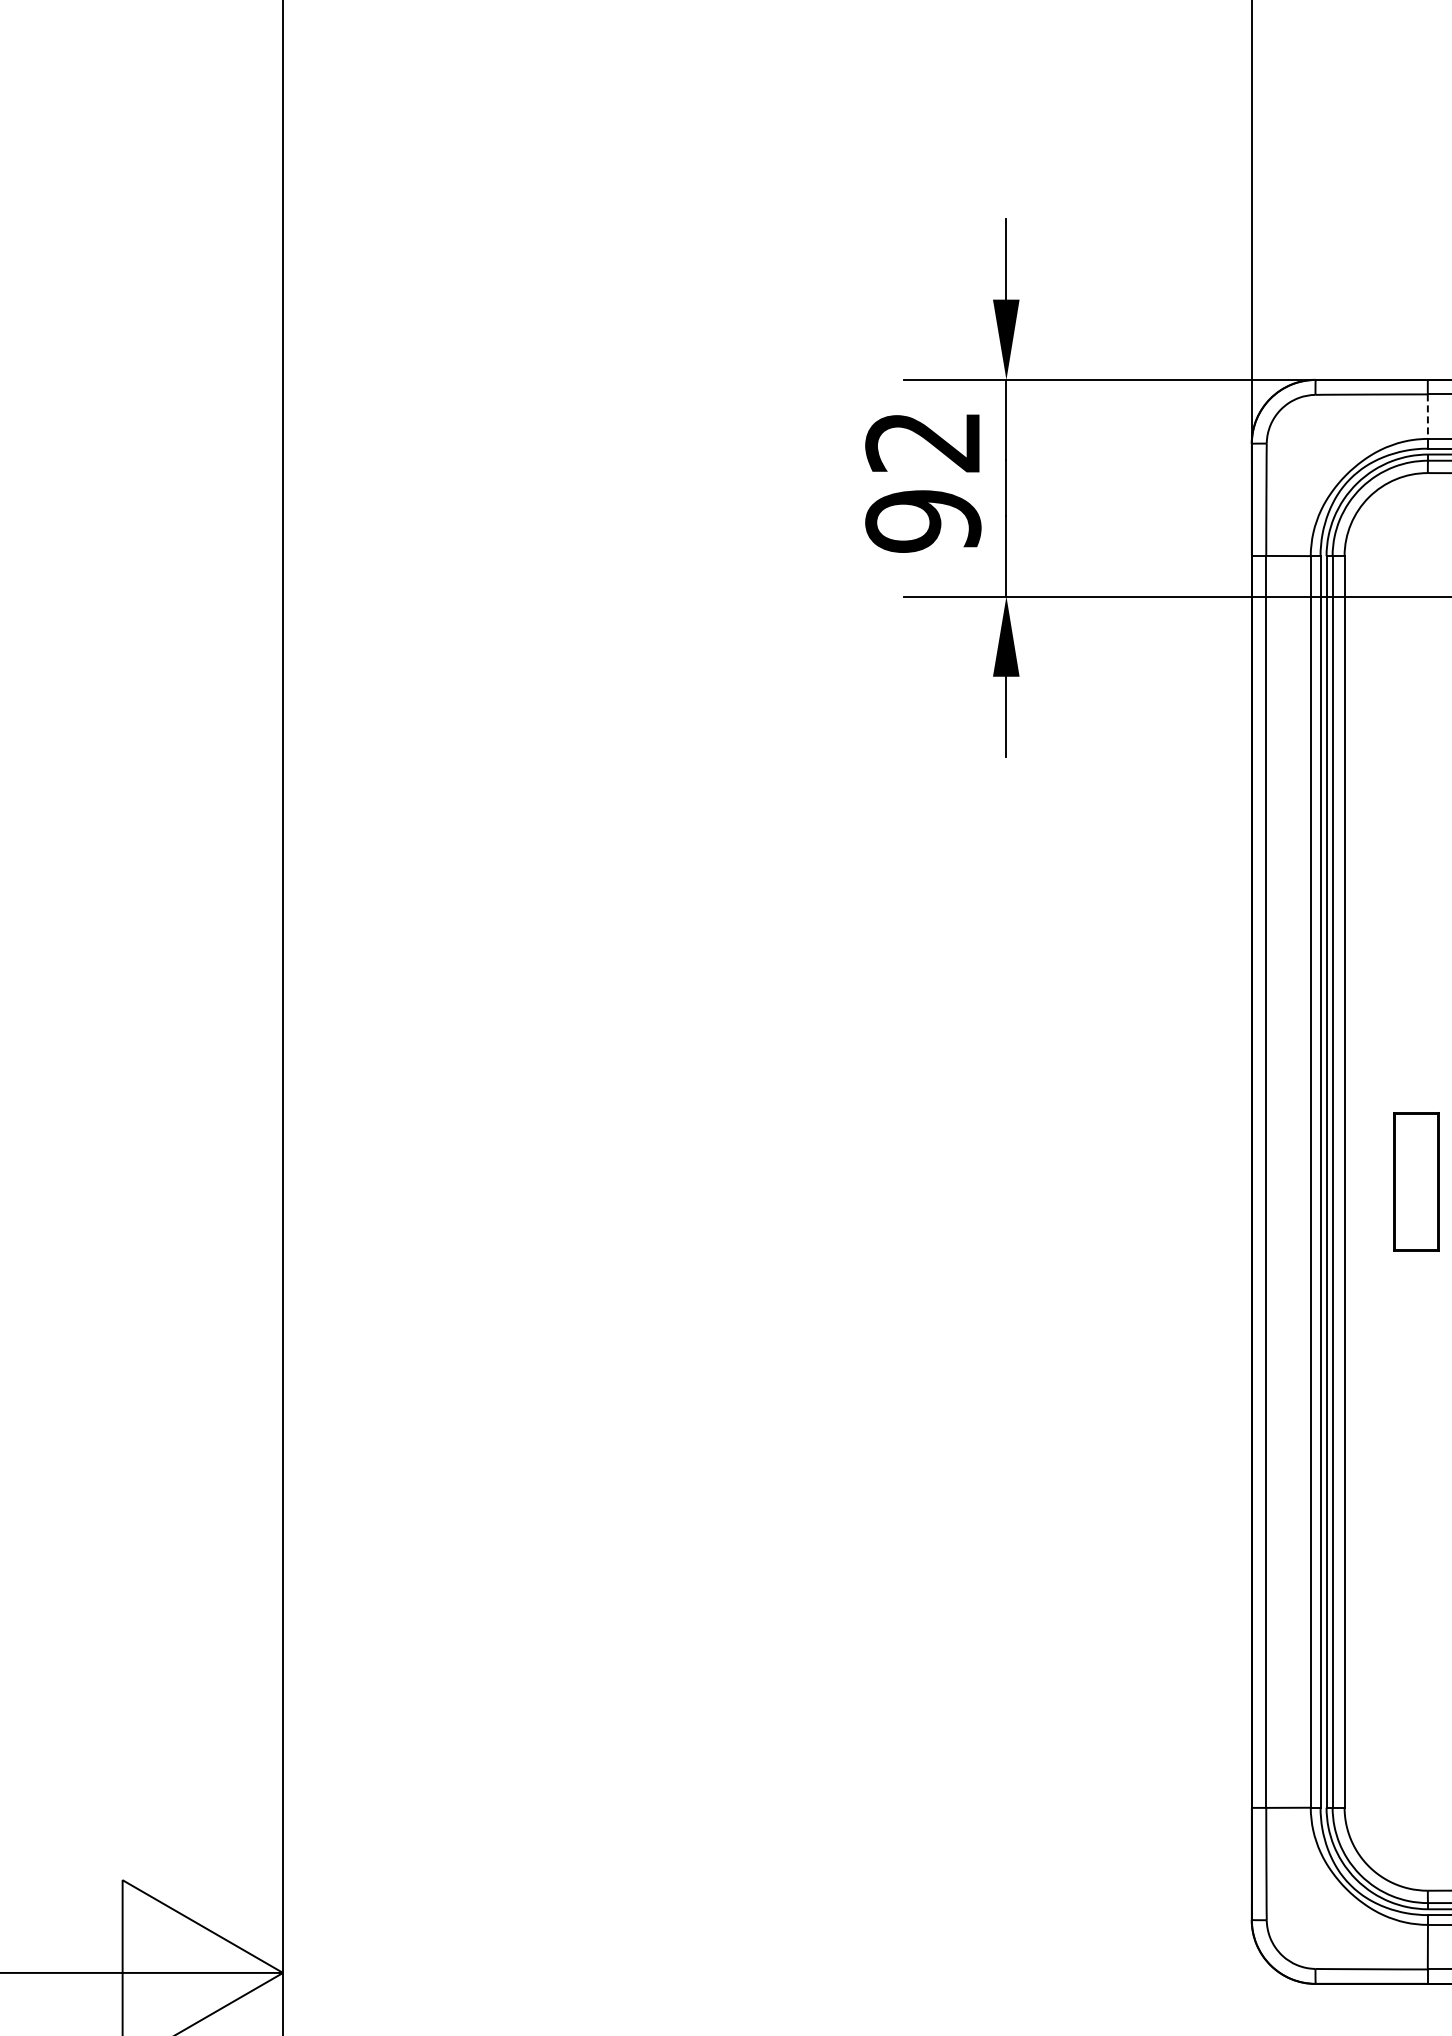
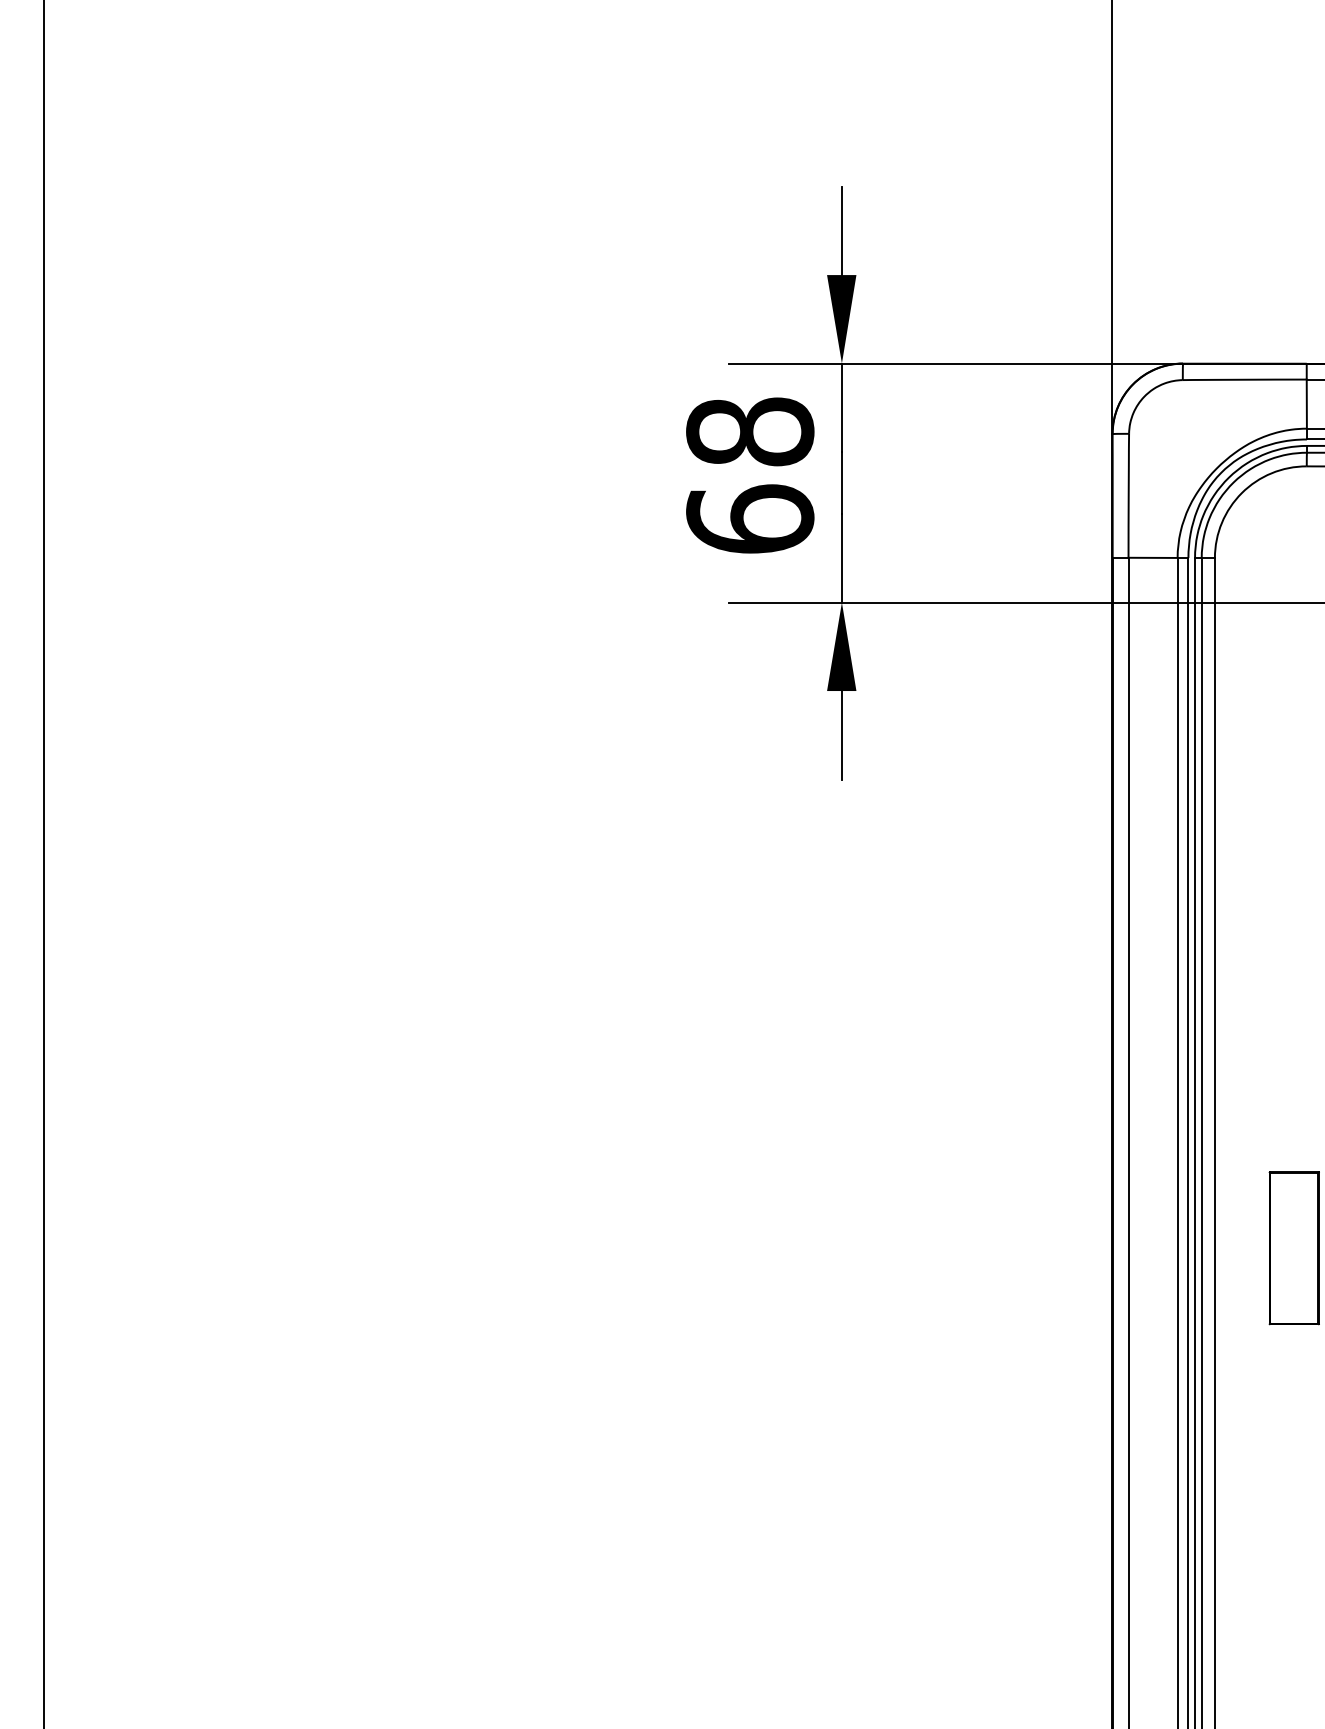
line: (1427, 417) -> (1306, 405), dashed -> solid
text: (923, 481) -> (750, 475), 92 -> 68

